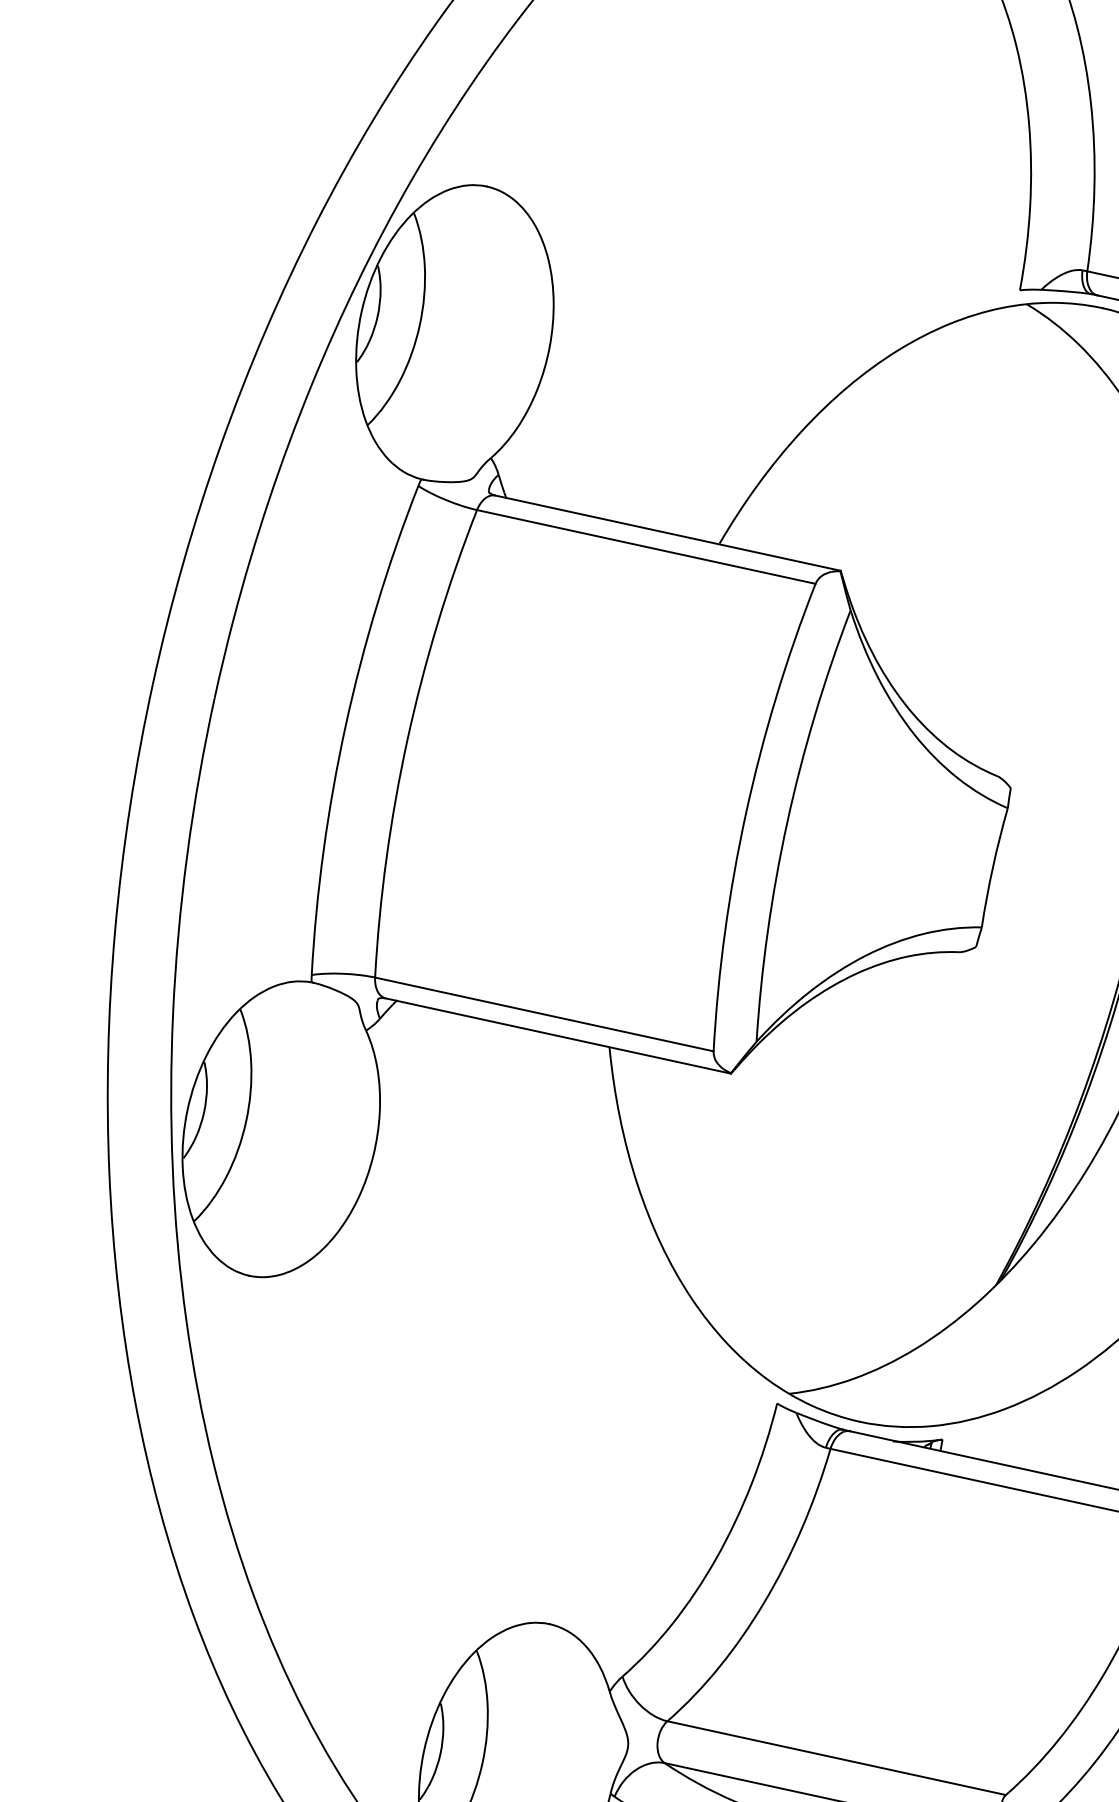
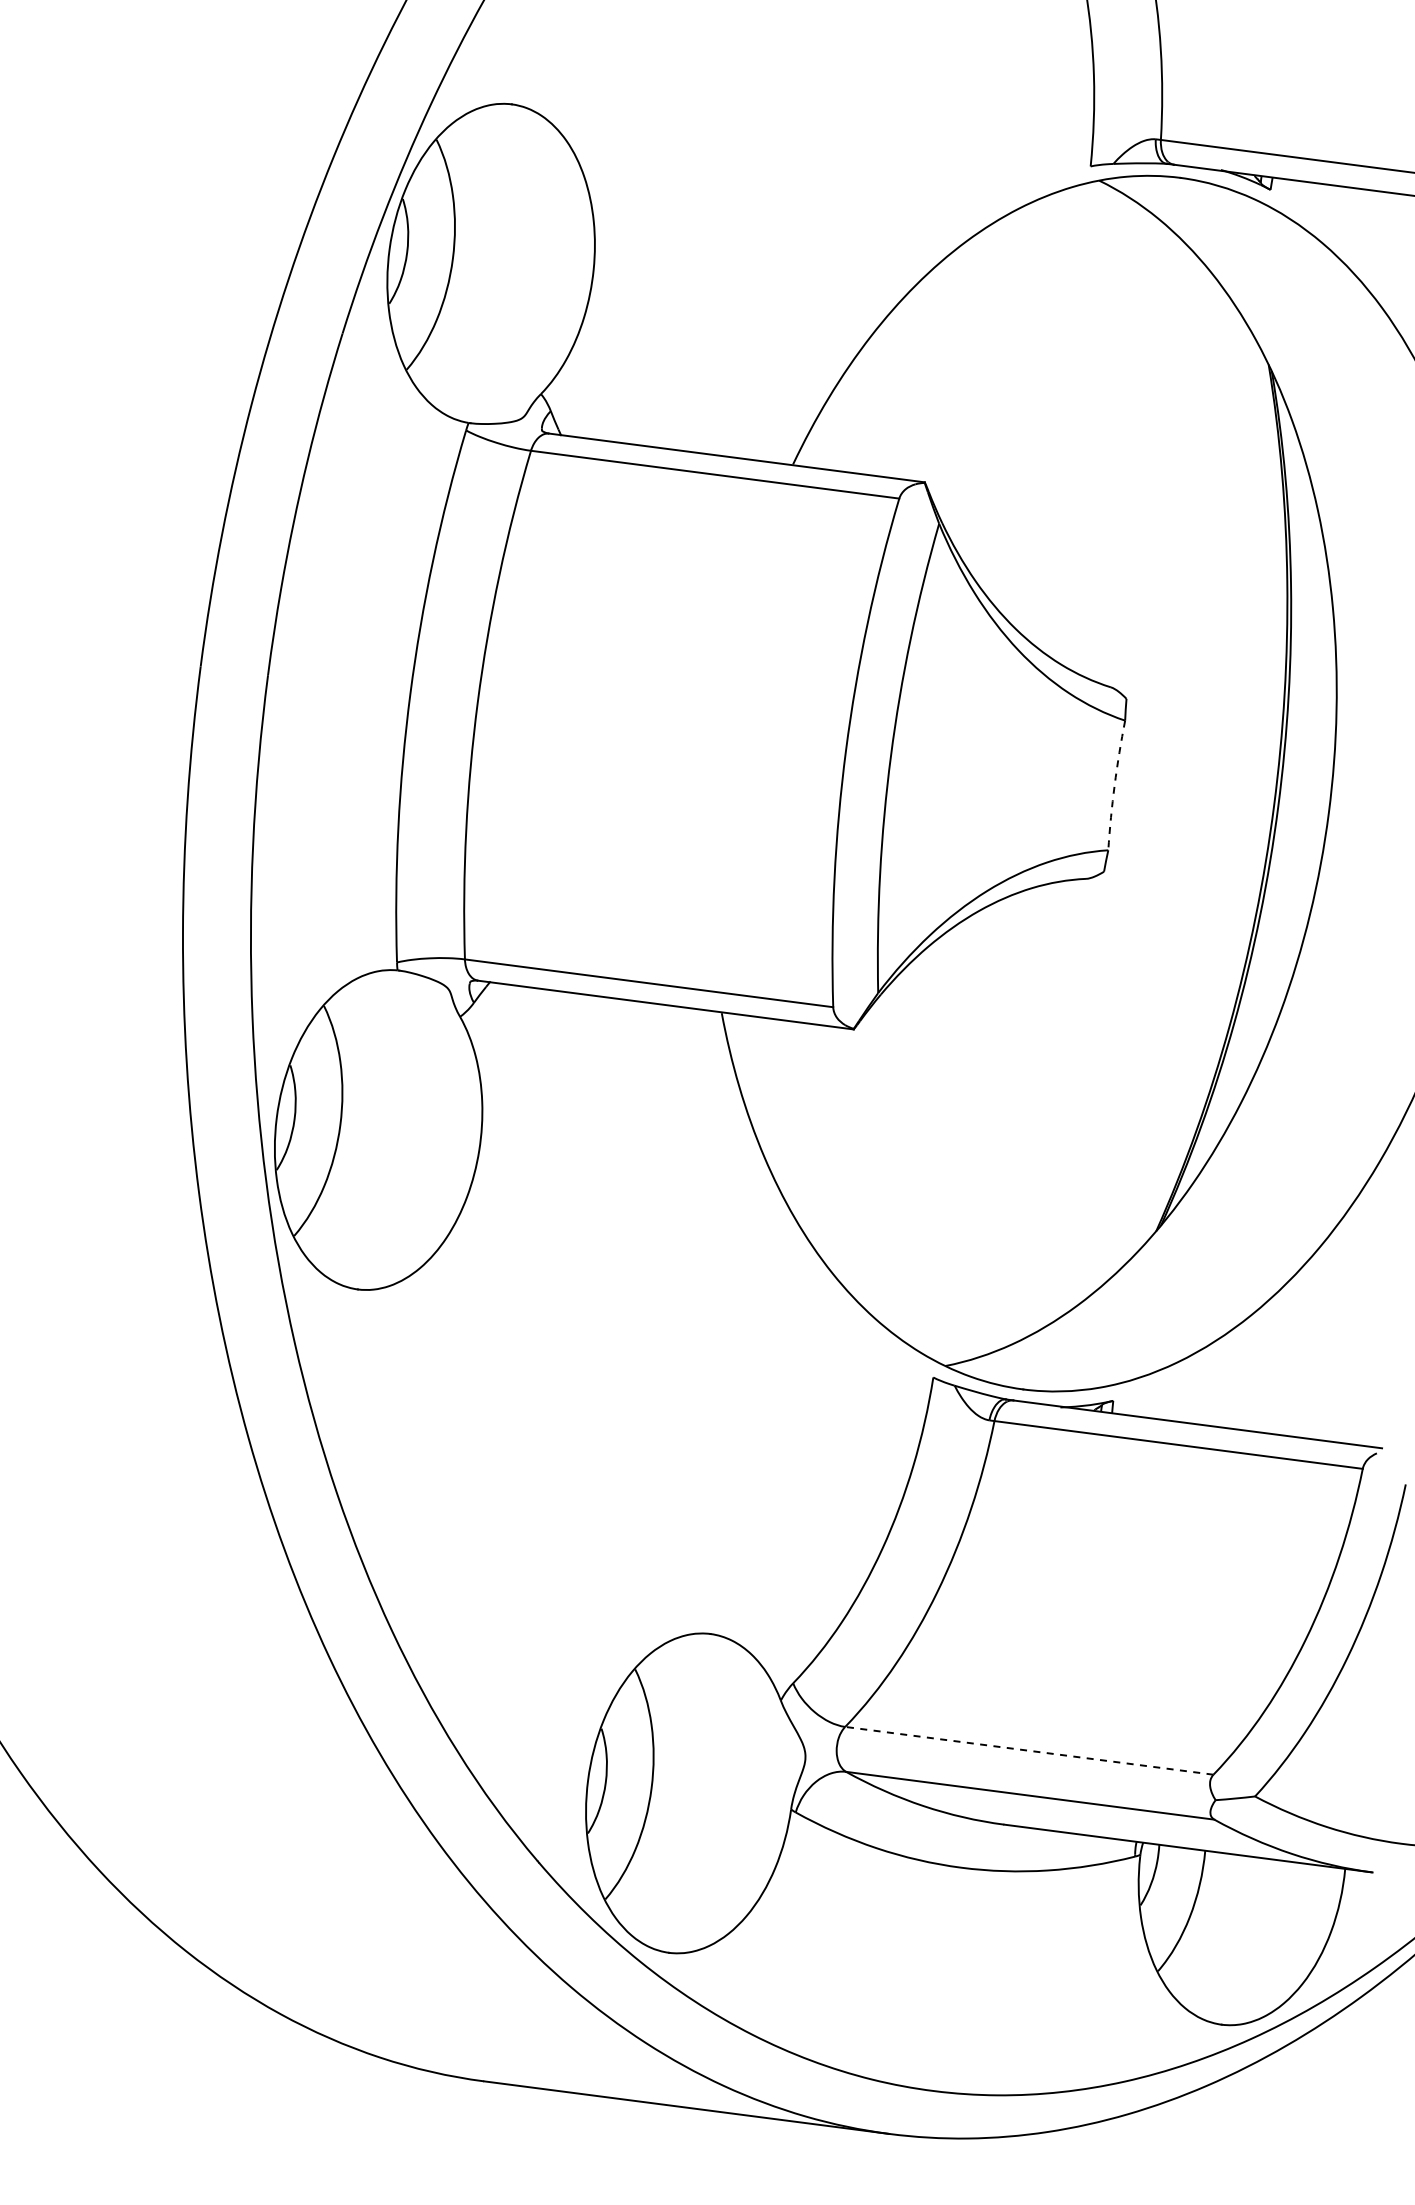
arc: (992, 867) -> (1114, 785), solid -> dashed
line: (836, 1757) -> (1029, 1750), solid -> dashed

